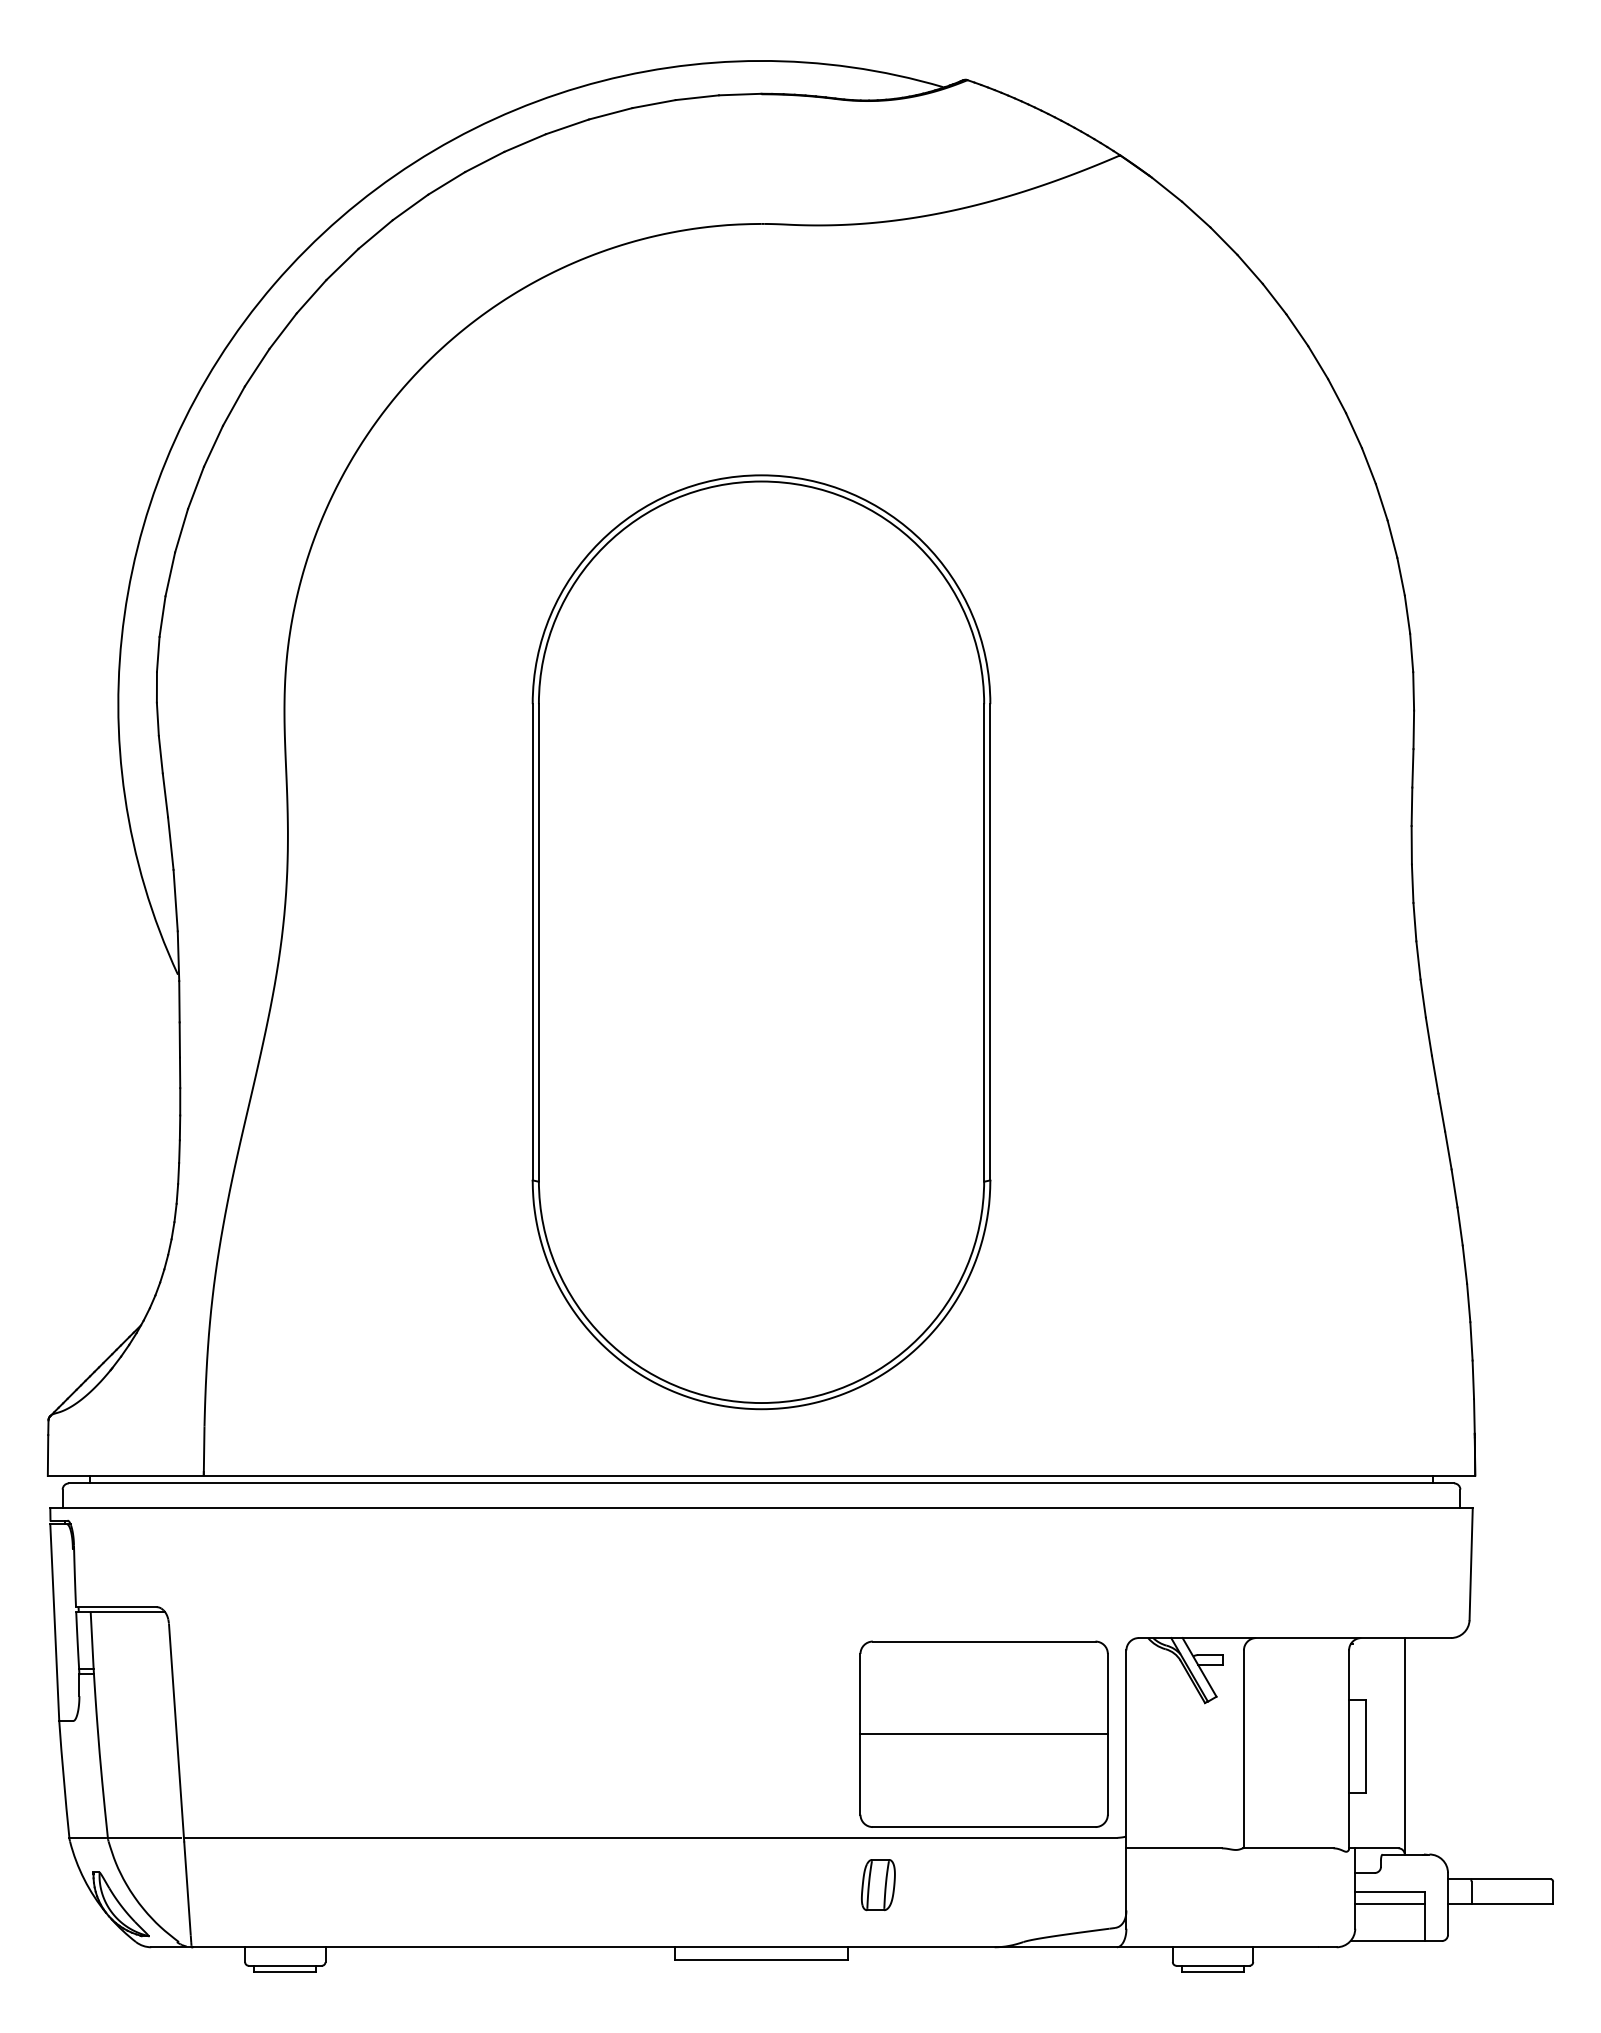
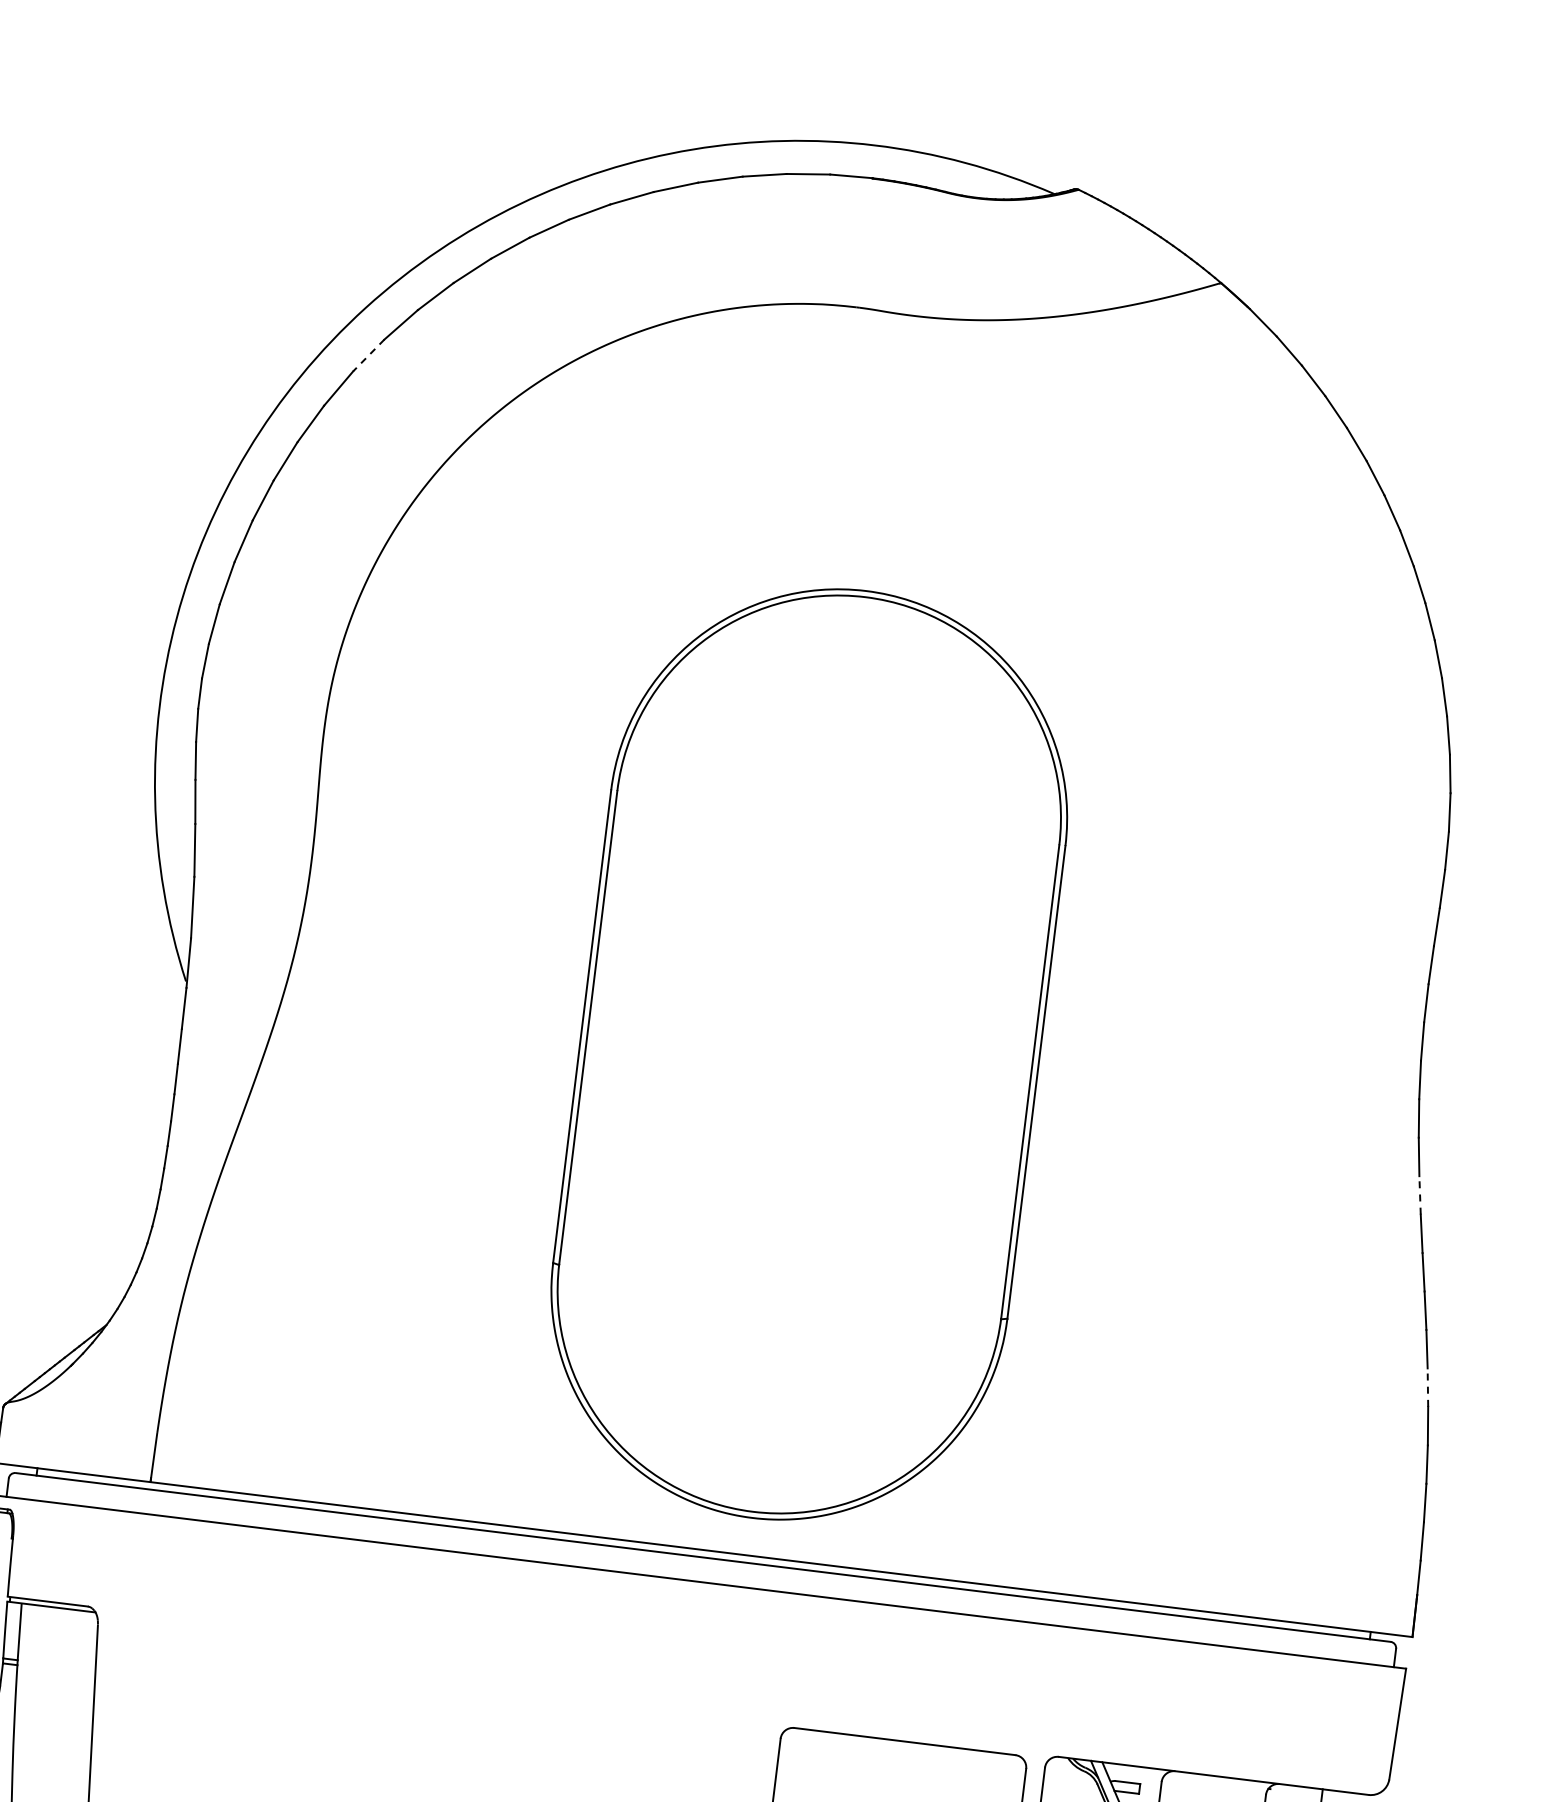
line: (282, 331) -> (368, 355), solid -> dashed
part: (761, 942) -> (809, 1054), moved
line: (1428, 1036) -> (1419, 1195), solid -> dashed
line: (1460, 1226) -> (1428, 1387), solid -> dashed

